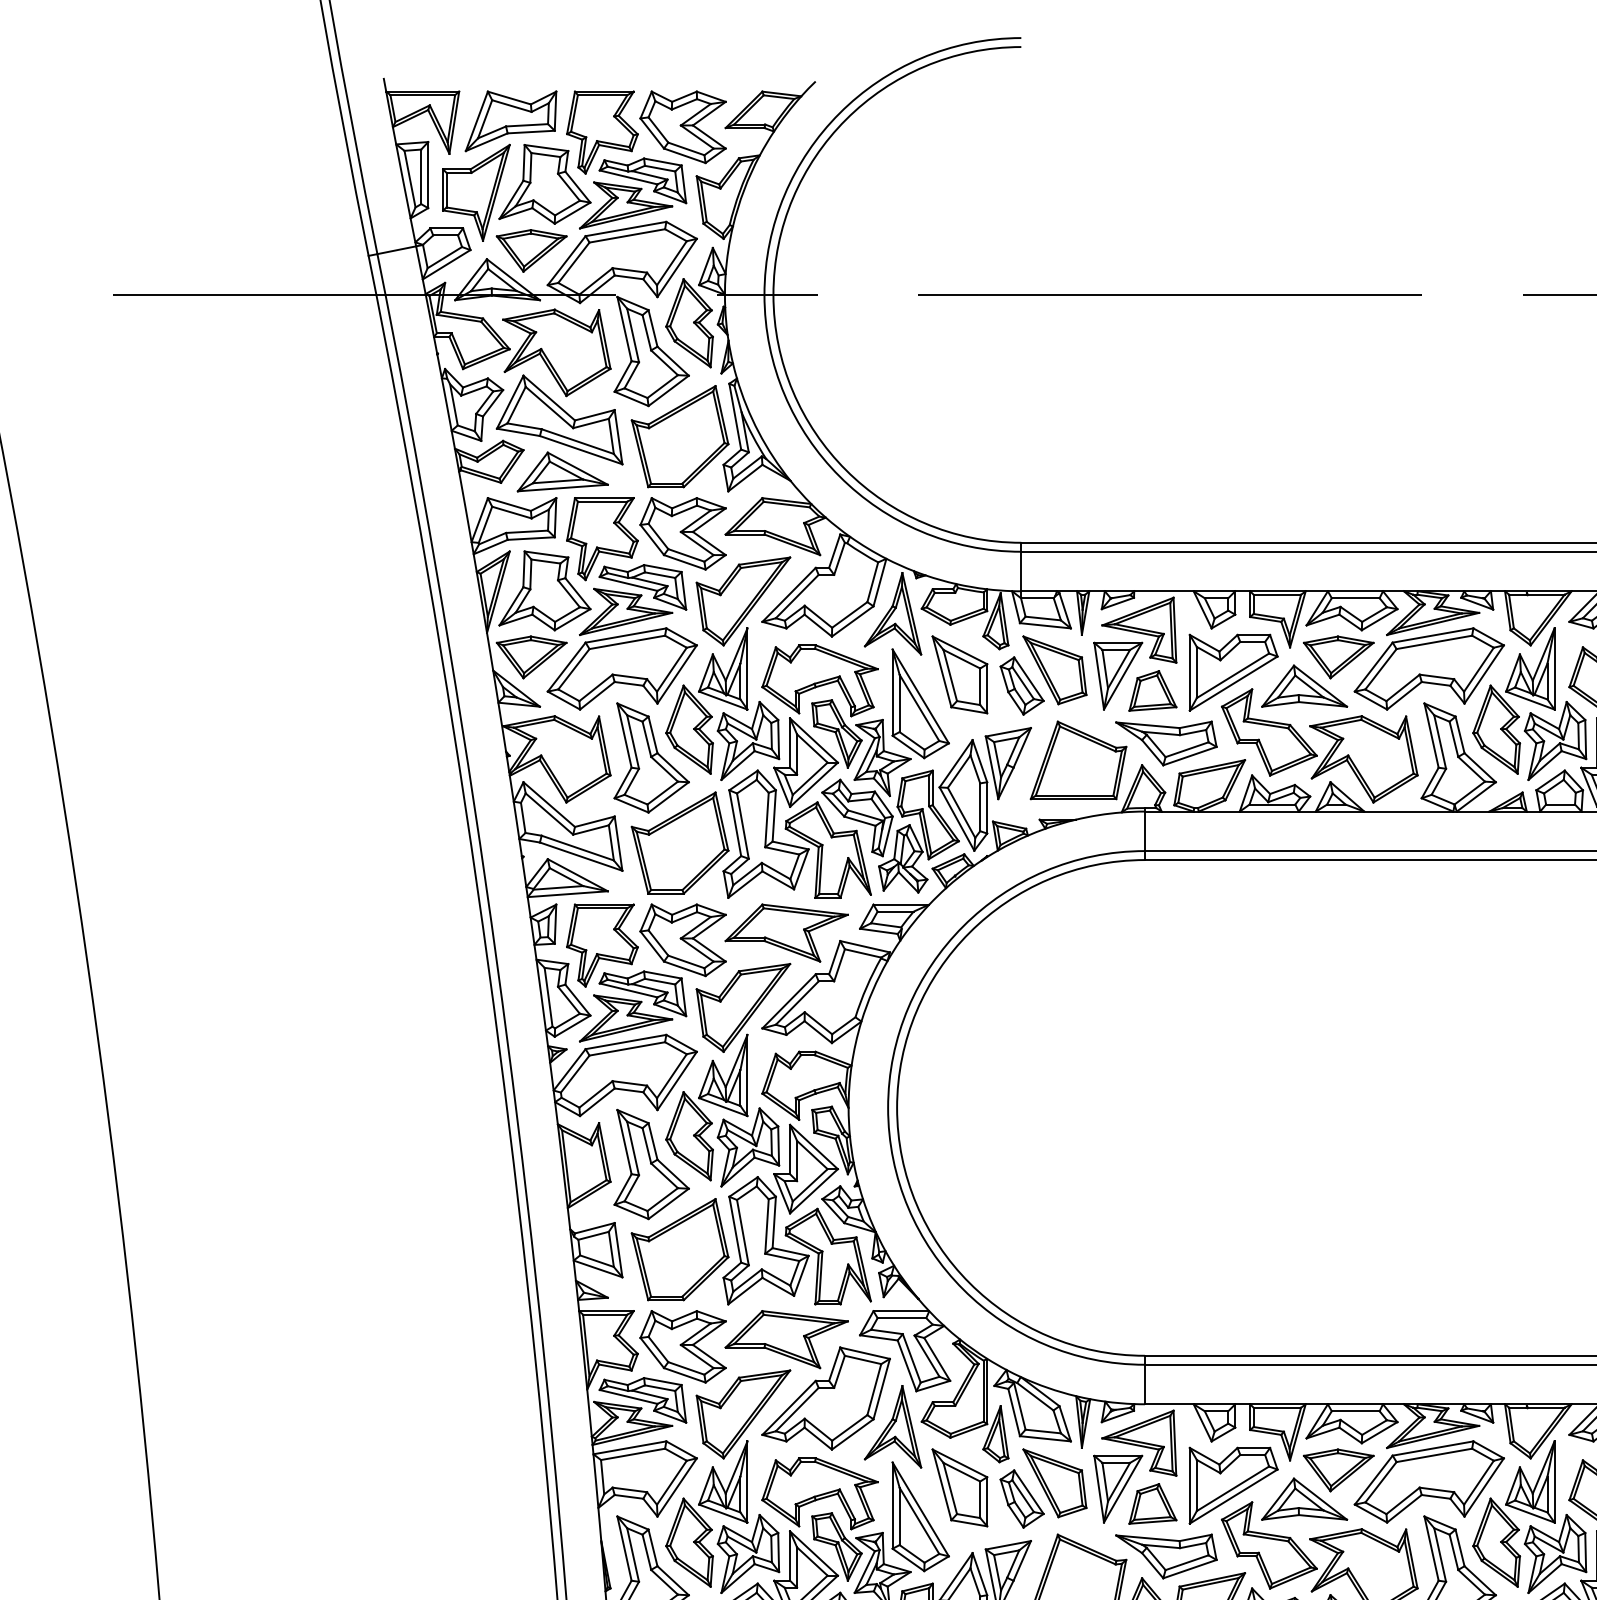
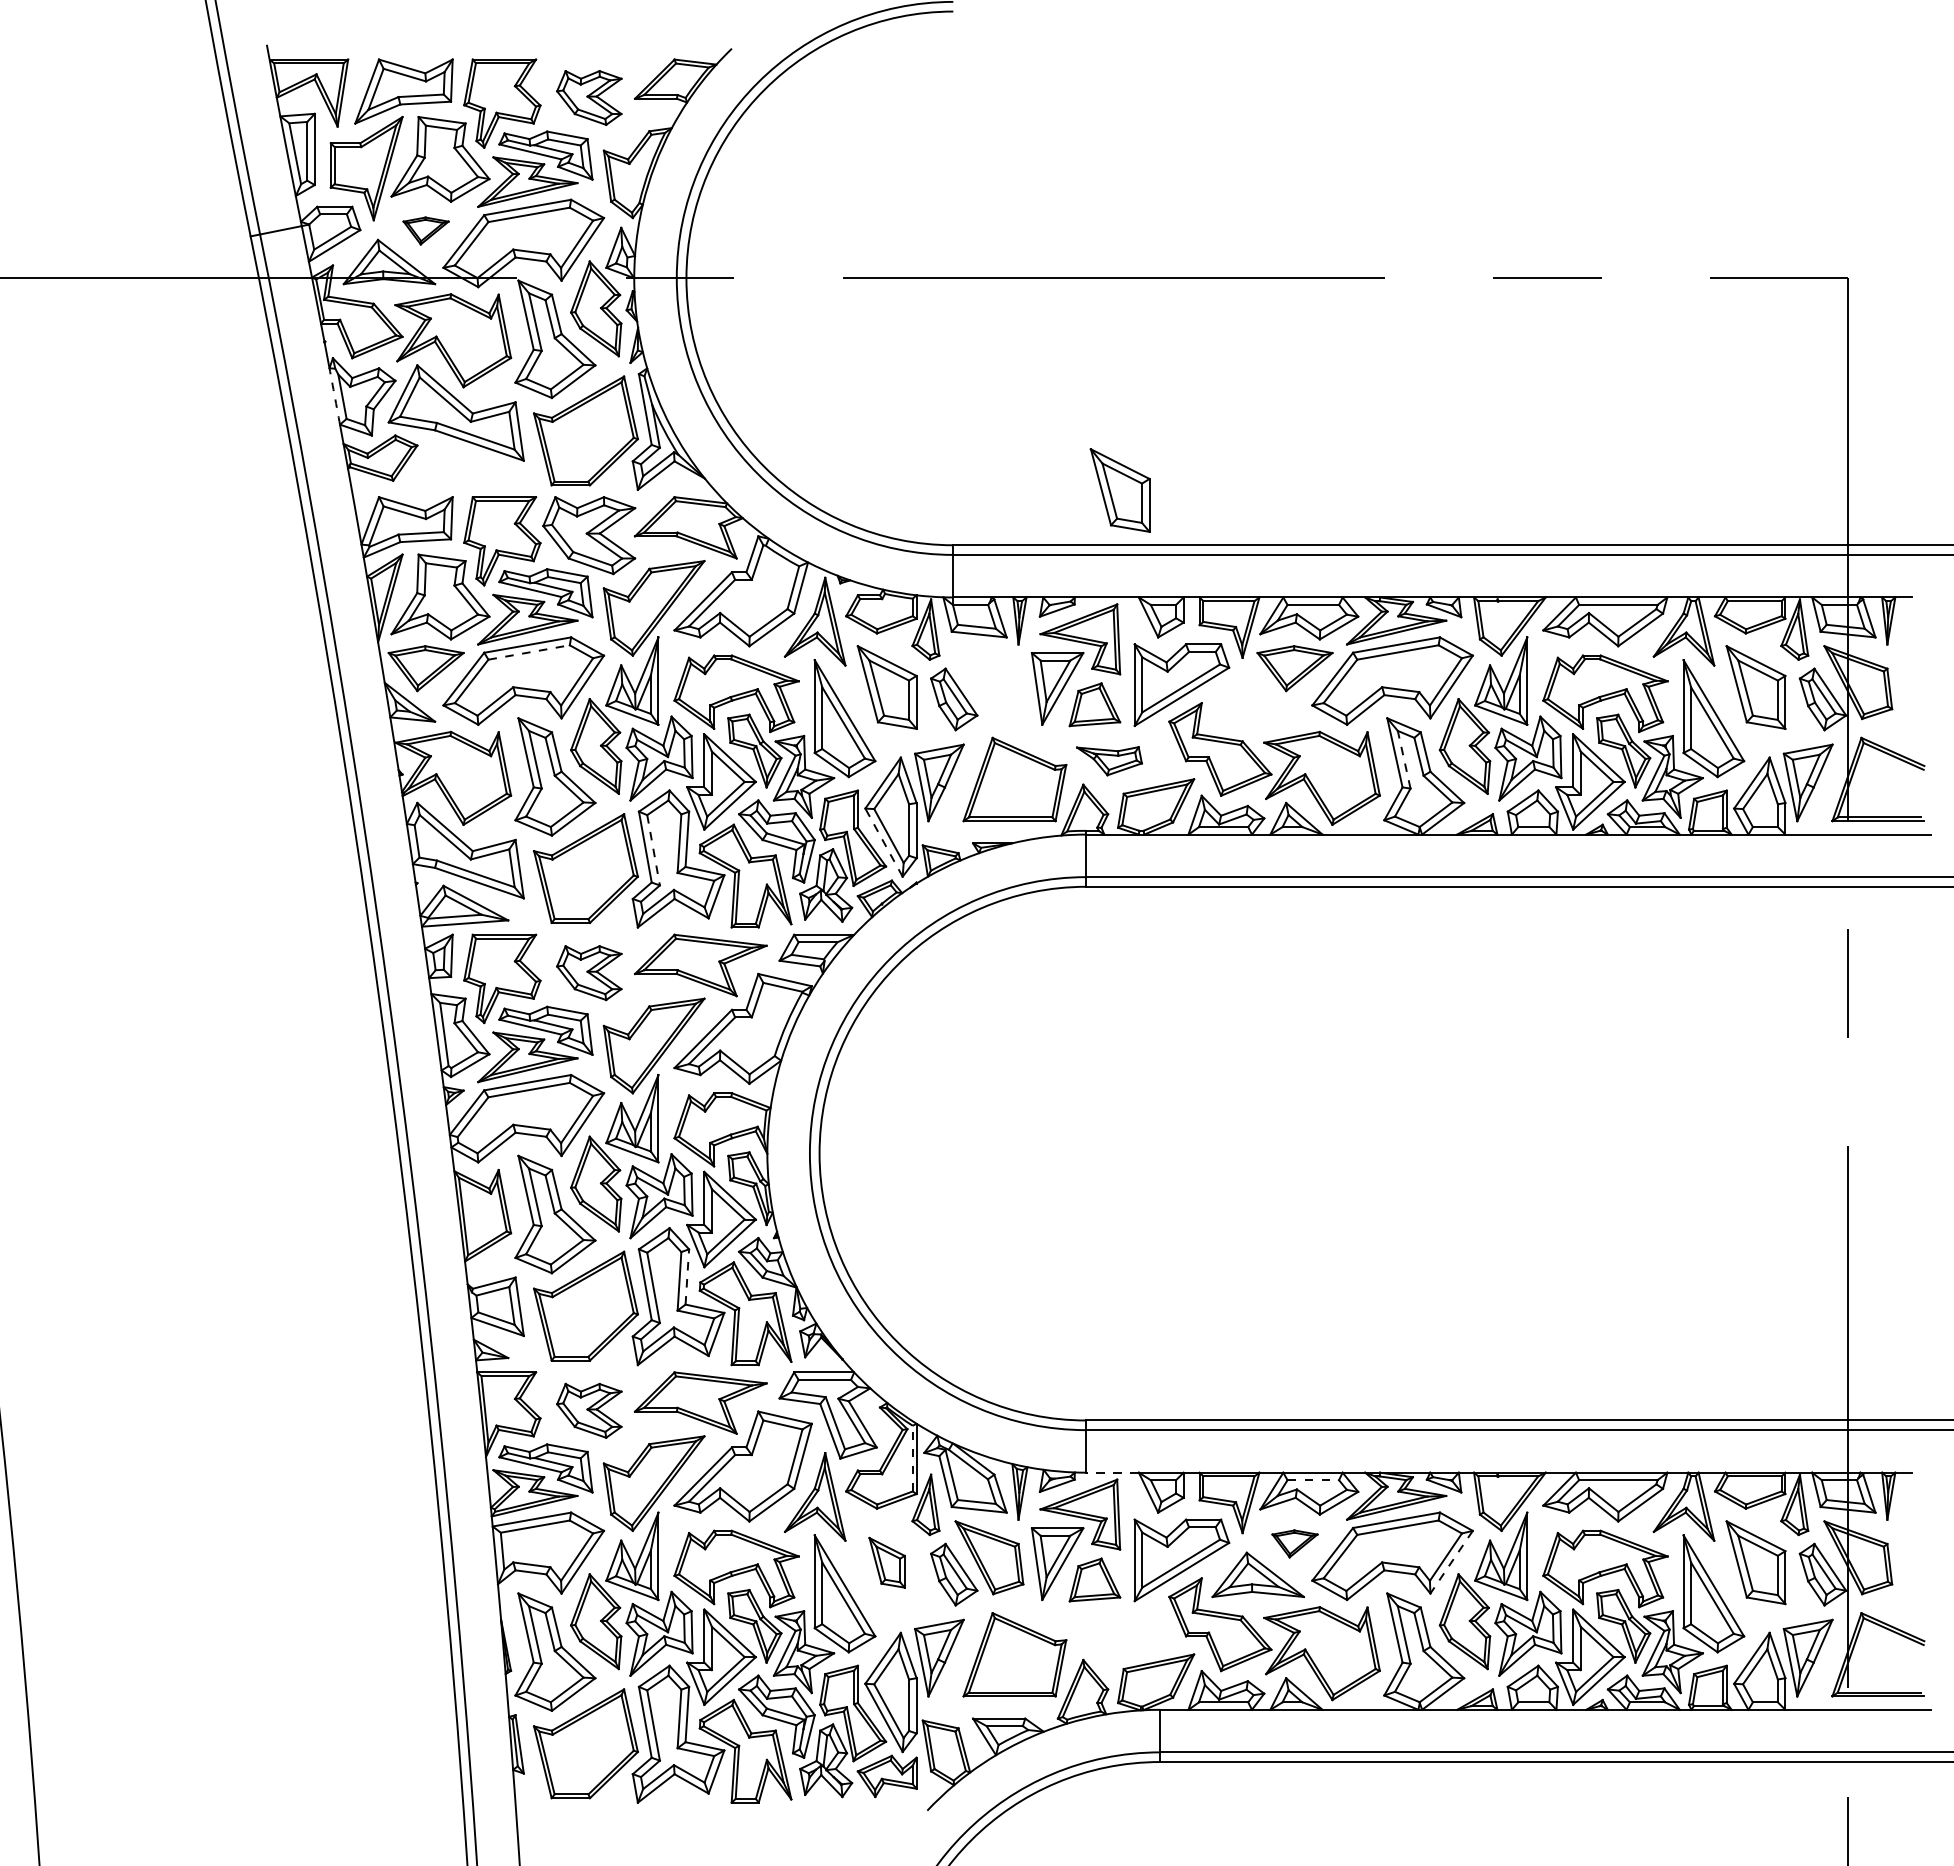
part: (683, 126) -> (589, 97), size x0.7
part: (531, 250) -> (425, 230), size x0.6
arc: (446, 404) -> (334, 396), solid -> dashed
part: (562, 471) -> (459, 468), removed
part: (1175, 491) -> (1119, 490), added
line: (627, 642) -> (529, 652), solid -> dashed
part: (1054, 670) -> (989, 682), removed
part: (1303, 686) -> (1257, 699), removed
line: (1440, 741) -> (1404, 759), solid -> dashed
part: (1166, 742) -> (1109, 760), size x0.6
line: (957, 818) -> (884, 842), solid -> dashed
line: (742, 826) -> (653, 850), solid -> dashed
part: (683, 939) -> (589, 972), size x0.7
line: (774, 1222) -> (687, 1276), solid -> dashed
part: (683, 1346) -> (589, 1410), size x0.7
line: (983, 1391) -> (912, 1458), solid -> dashed
line: (1169, 1404) -> (1112, 1472), solid -> dashed
line: (1355, 1411) -> (1313, 1480), solid -> dashed
part: (1338, 1470) -> (1294, 1543), size x0.6
part: (959, 1487) -> (886, 1562), size x0.6
line: (1484, 1487) -> (1451, 1562), solid -> dashed
part: (1166, 1556) -> (1109, 1636), removed

